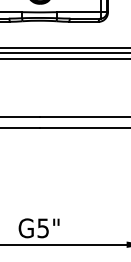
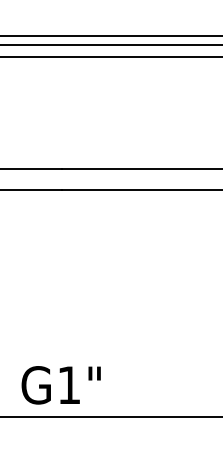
text: (42, 228) -> (67, 385), G5" -> G1"

